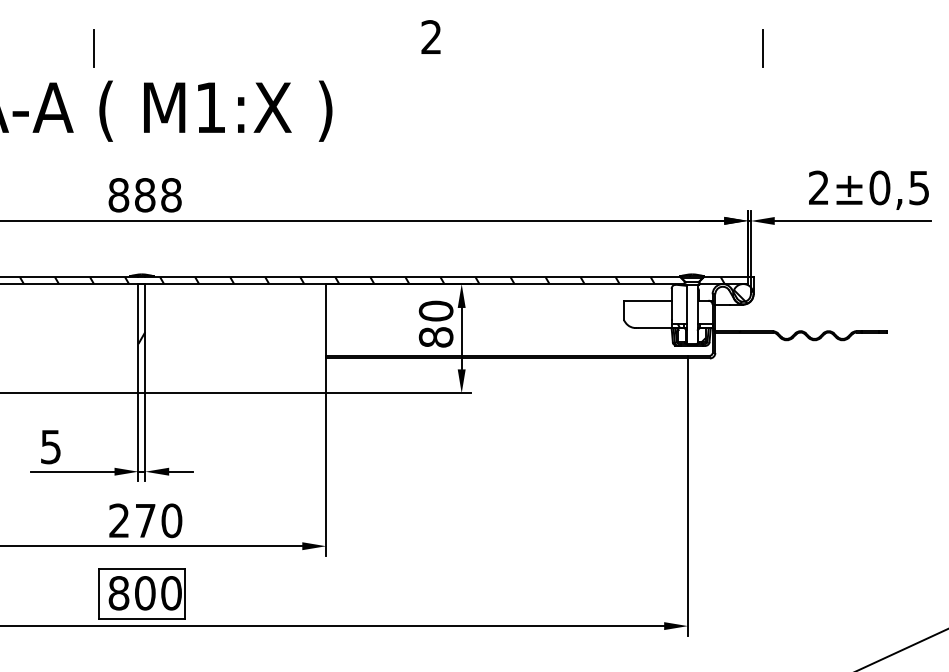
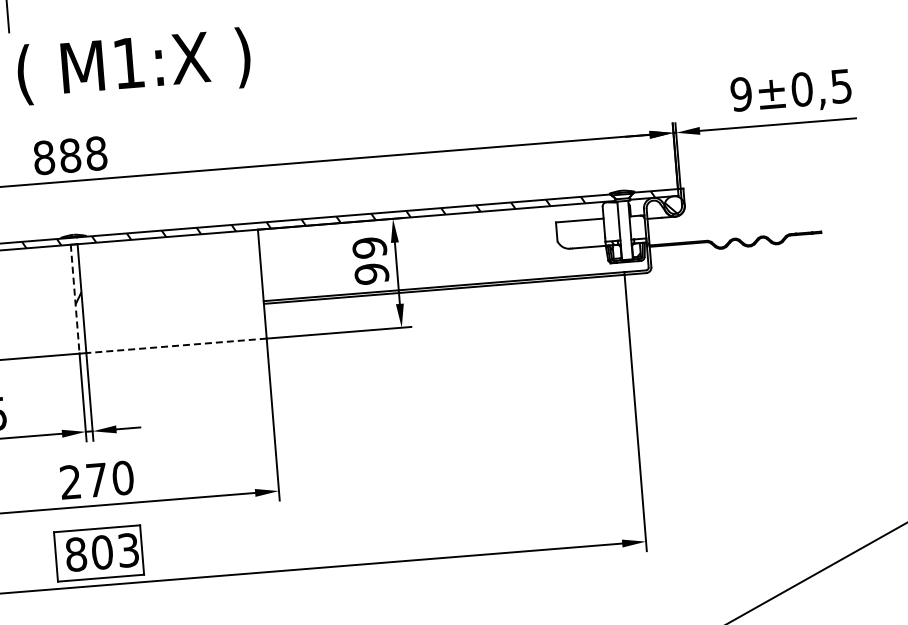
text: (818, 187) -> (740, 93), 2 -> 9
text: (436, 323) -> (371, 260), 80 -> 99
line: (138, 338) -> (75, 299), solid -> dashed
line: (235, 393) -> (176, 346), solid -> dashed
text: (171, 593) -> (128, 550), 800 -> 803

